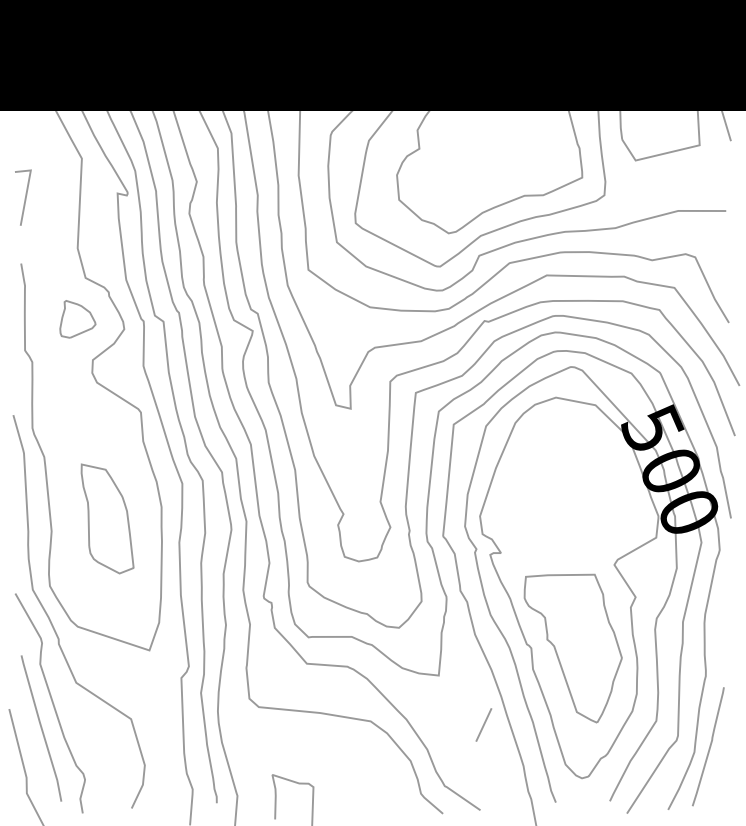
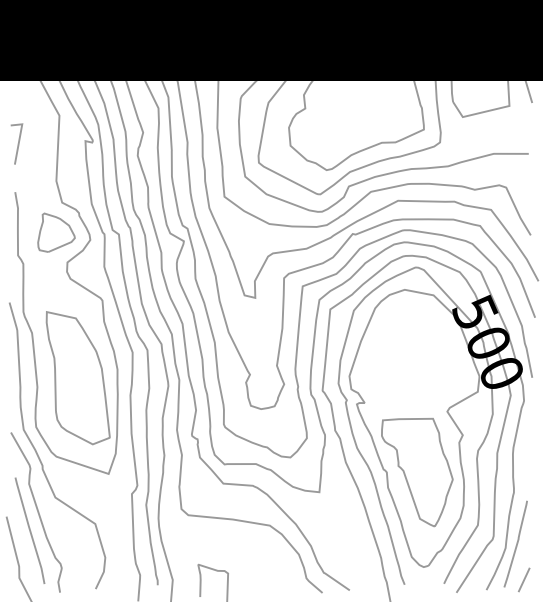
part: (77, 319) -> (56, 232), size x1.43
part: (107, 518) -> (78, 377), size x1.67
line: (483, 724) -> (523, 579), moved

